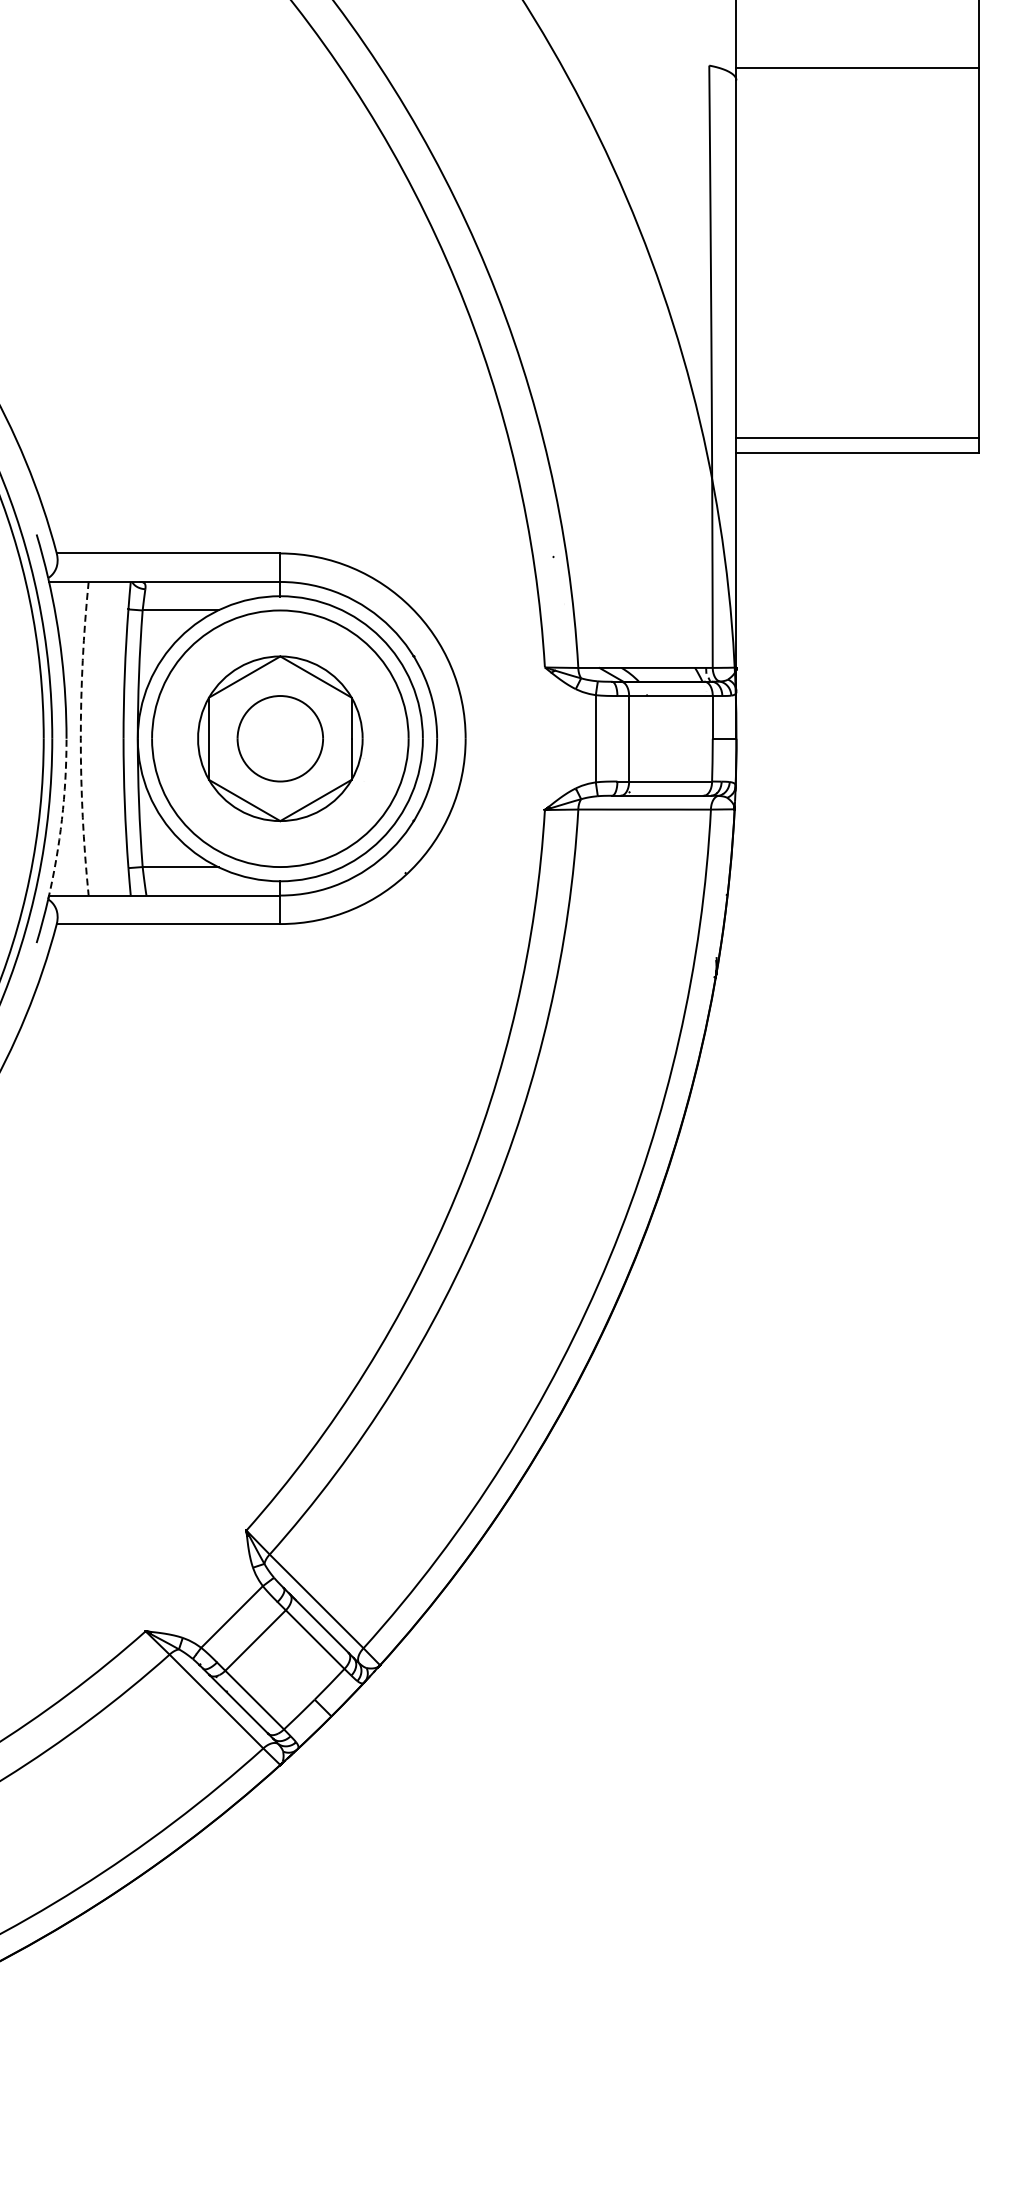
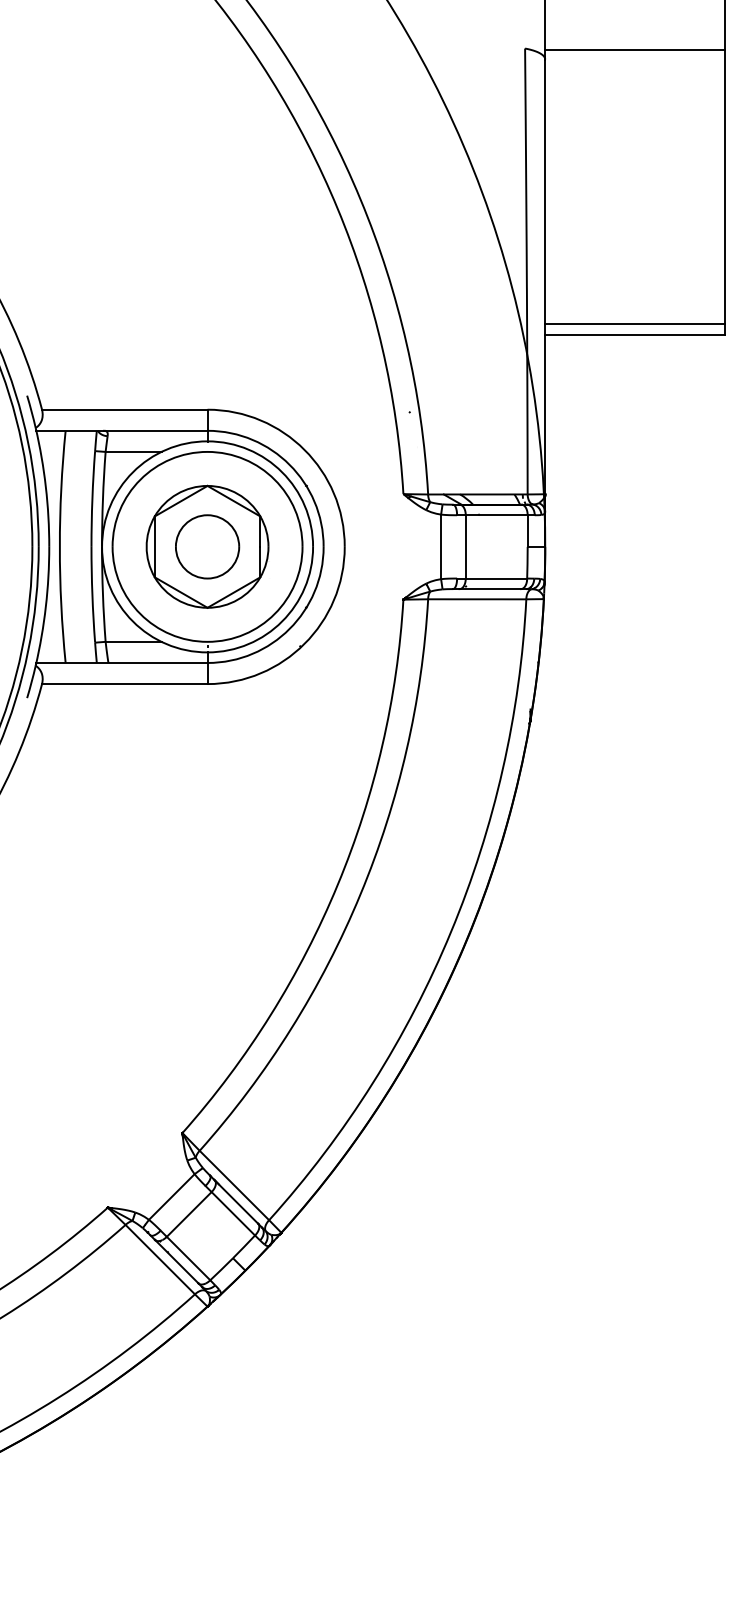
arc: (80, 738) -> (59, 546), dashed -> solid
arc: (61, 819) -> (45, 606), dashed -> solid

